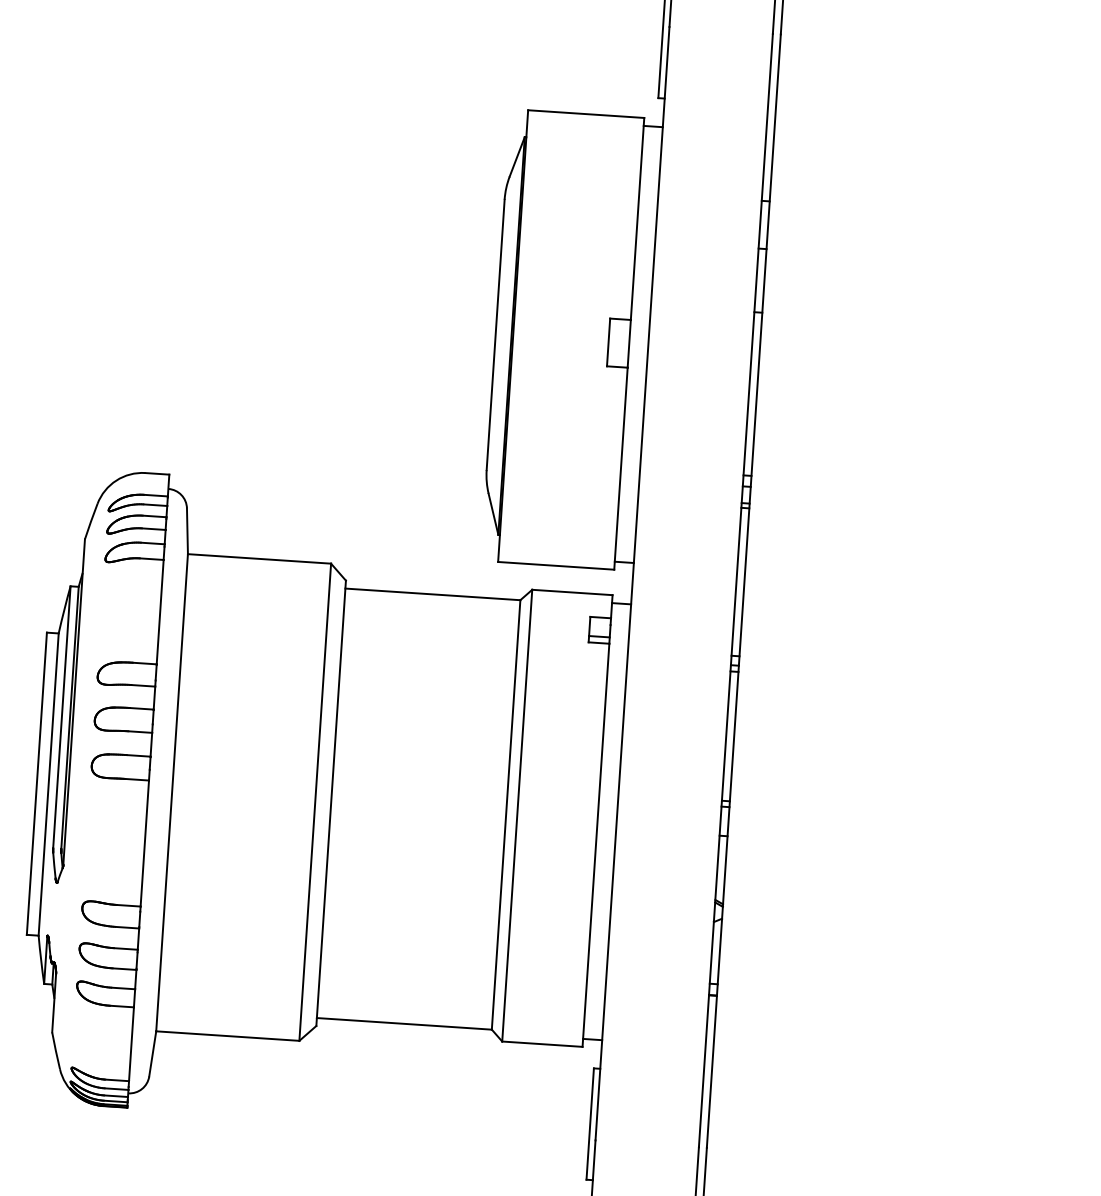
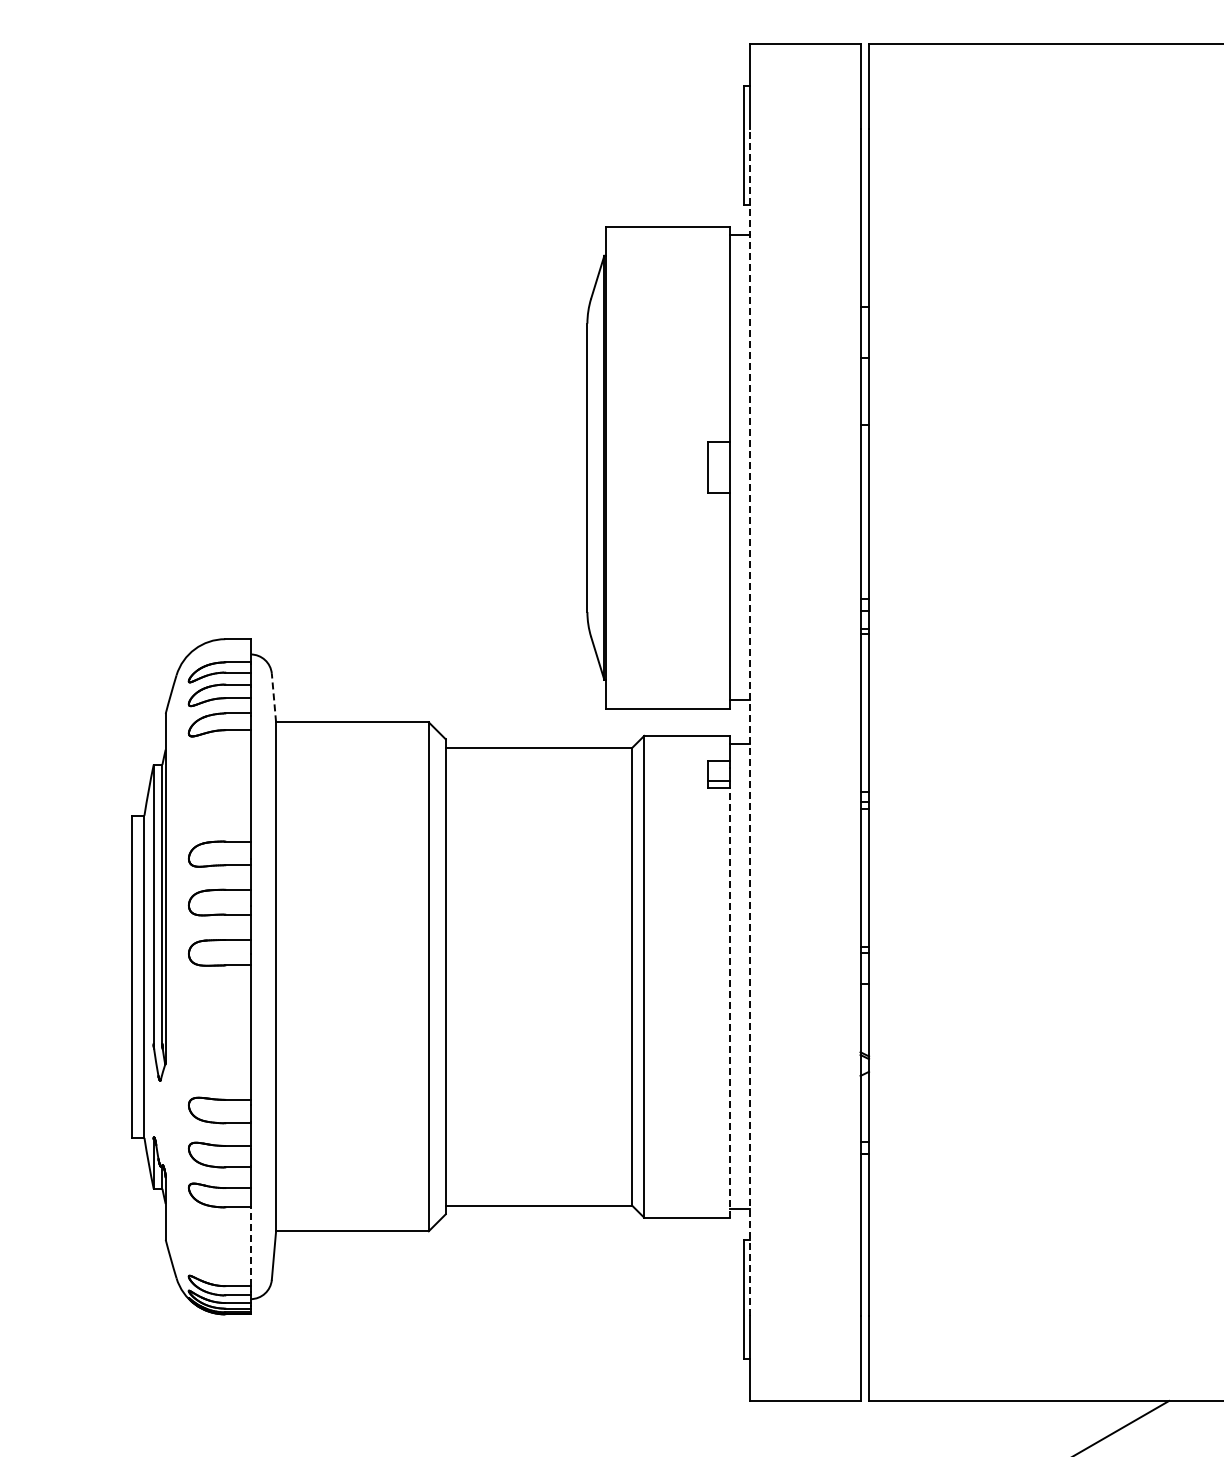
line: (187, 530) -> (273, 697), solid -> dashed
line: (632, 583) -> (750, 722), solid -> dashed
line: (595, 845) -> (729, 1002), solid -> dashed
line: (131, 1043) -> (250, 1246), solid -> dashed

